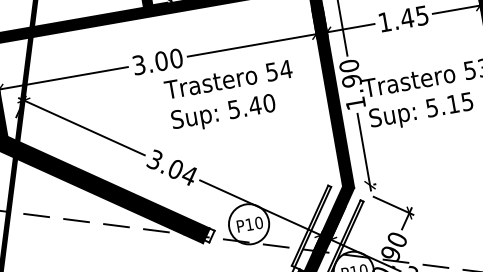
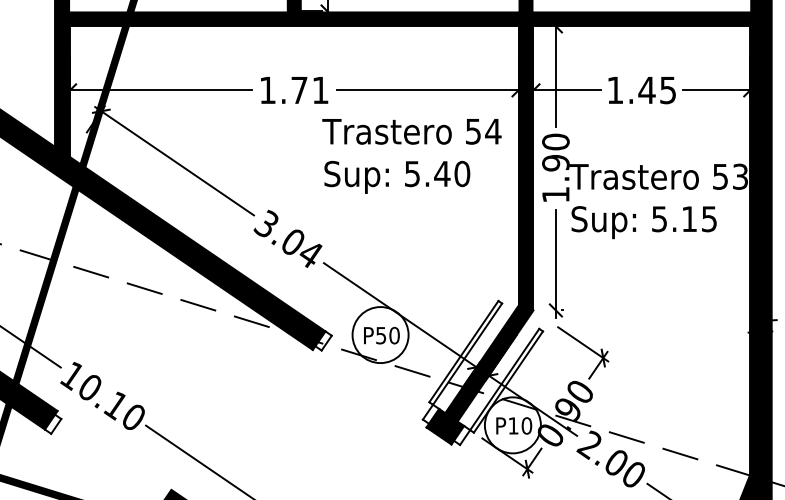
text: (157, 62) -> (293, 90), 3.00 -> 1.71
text: (231, 97) -> (411, 156), moved
text: (249, 224) -> (381, 335), P10 -> P50

